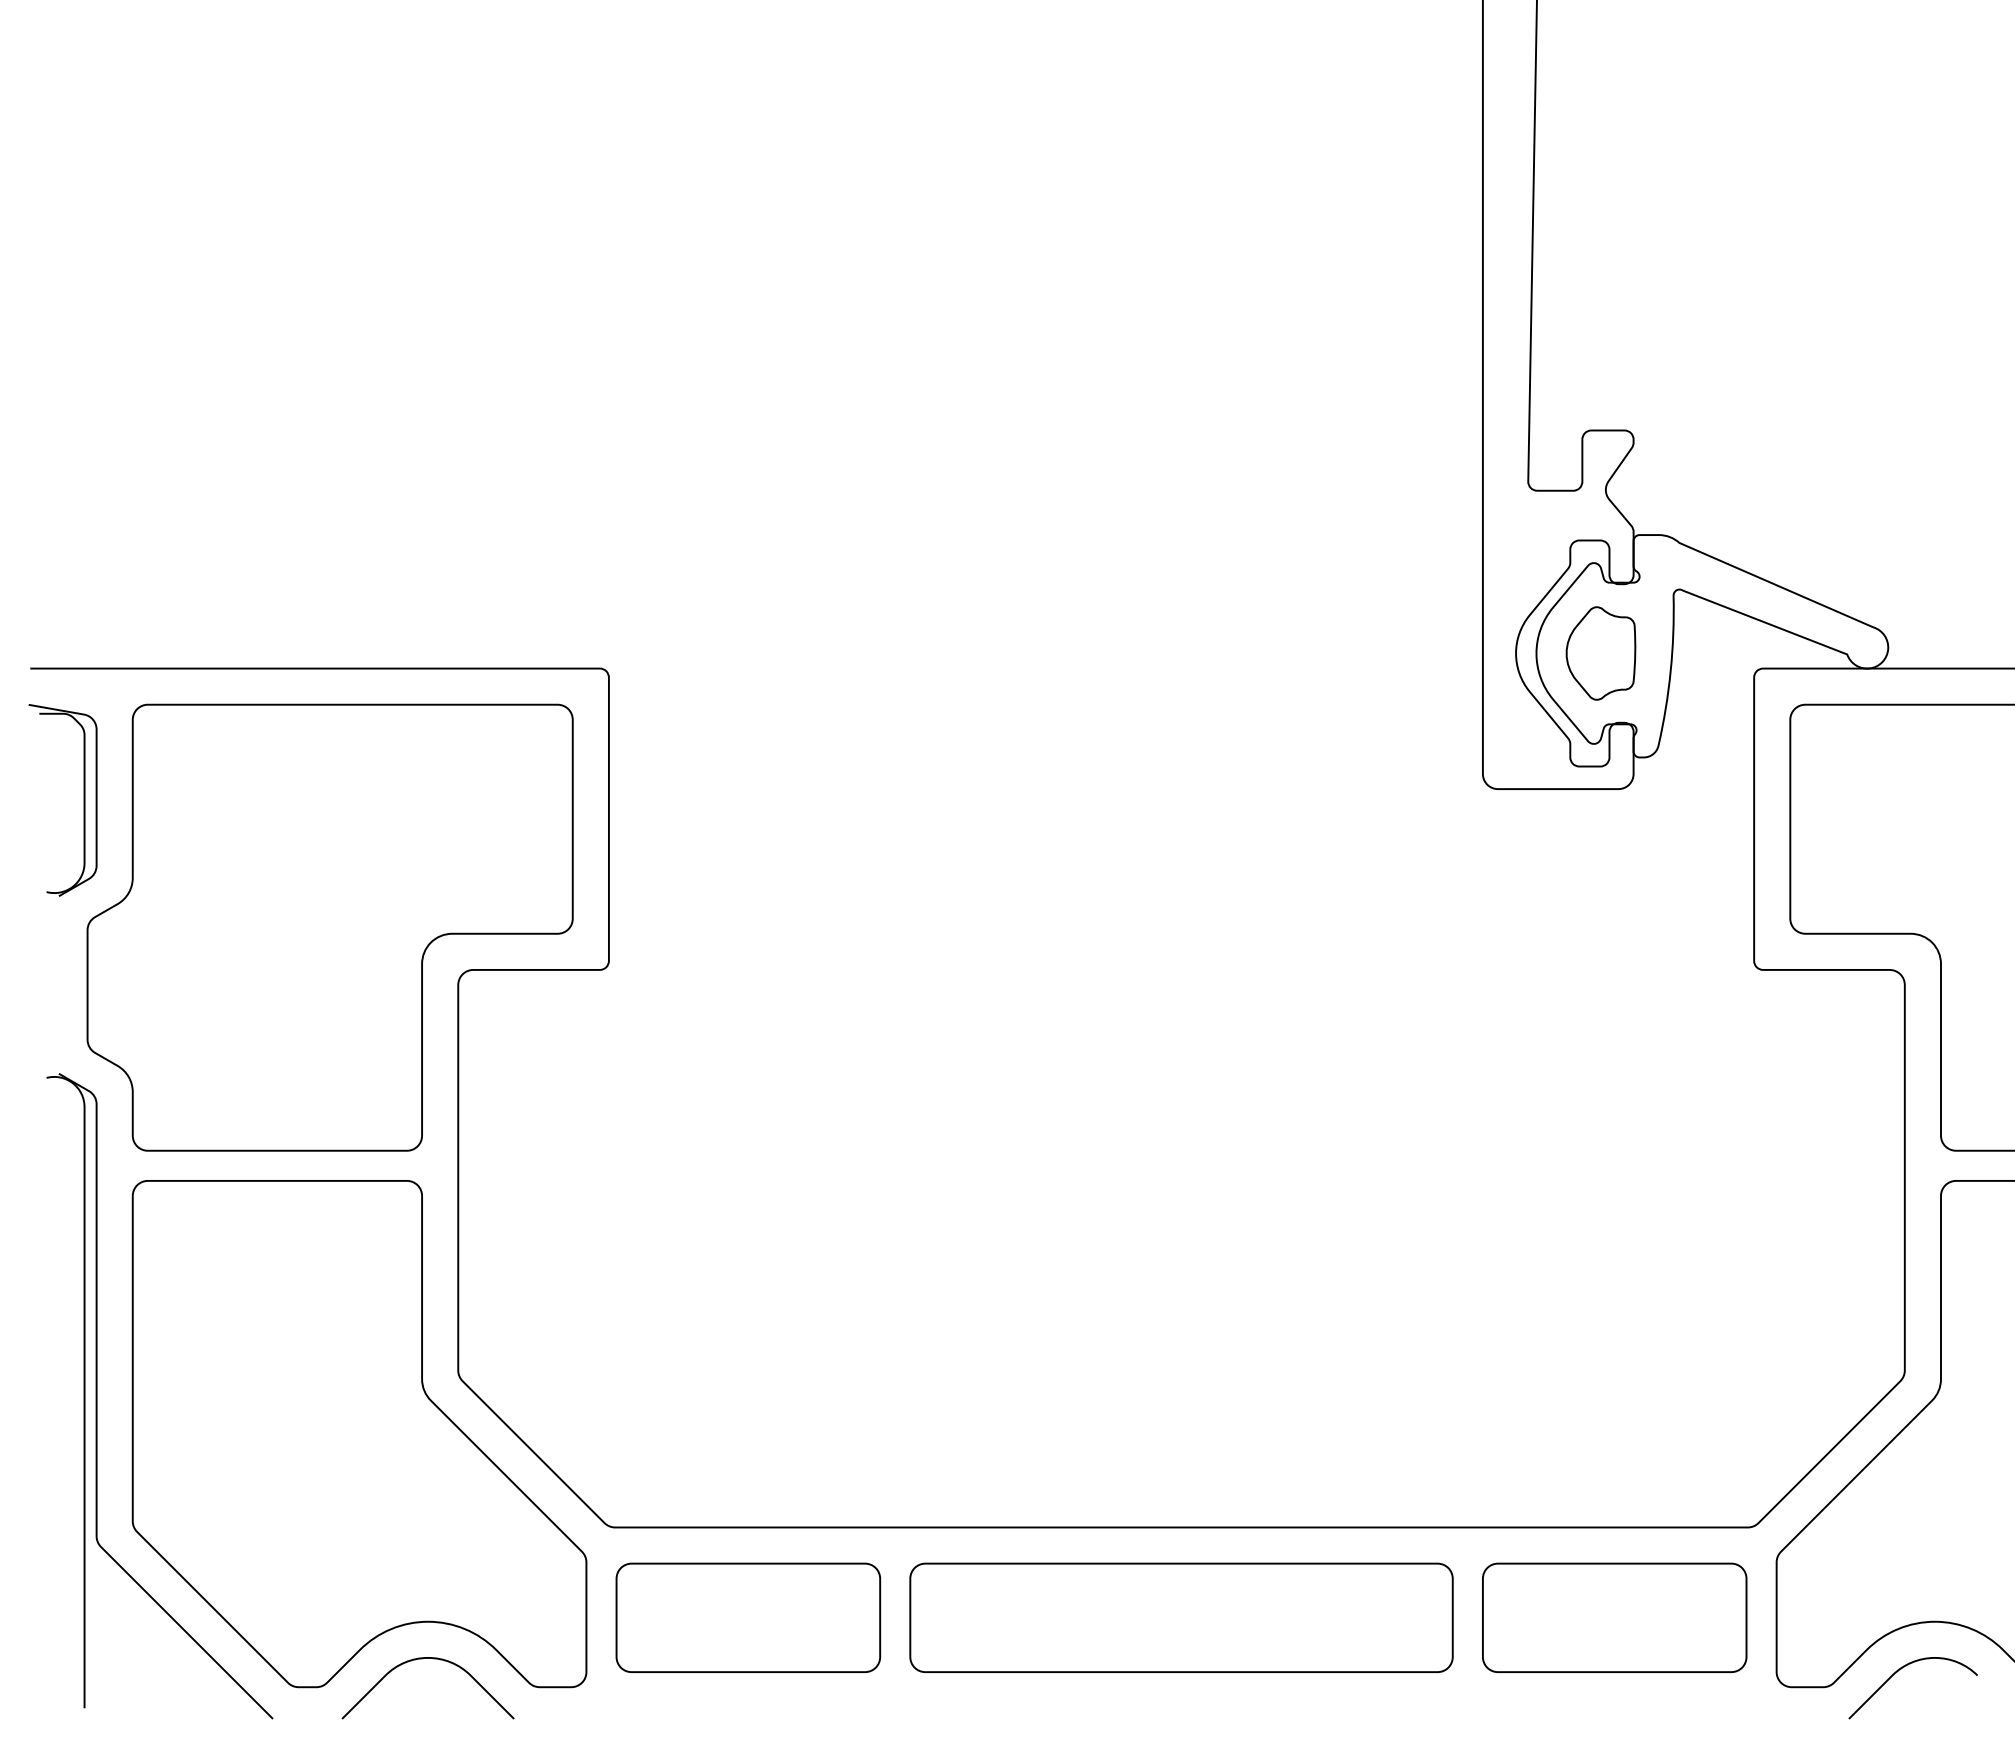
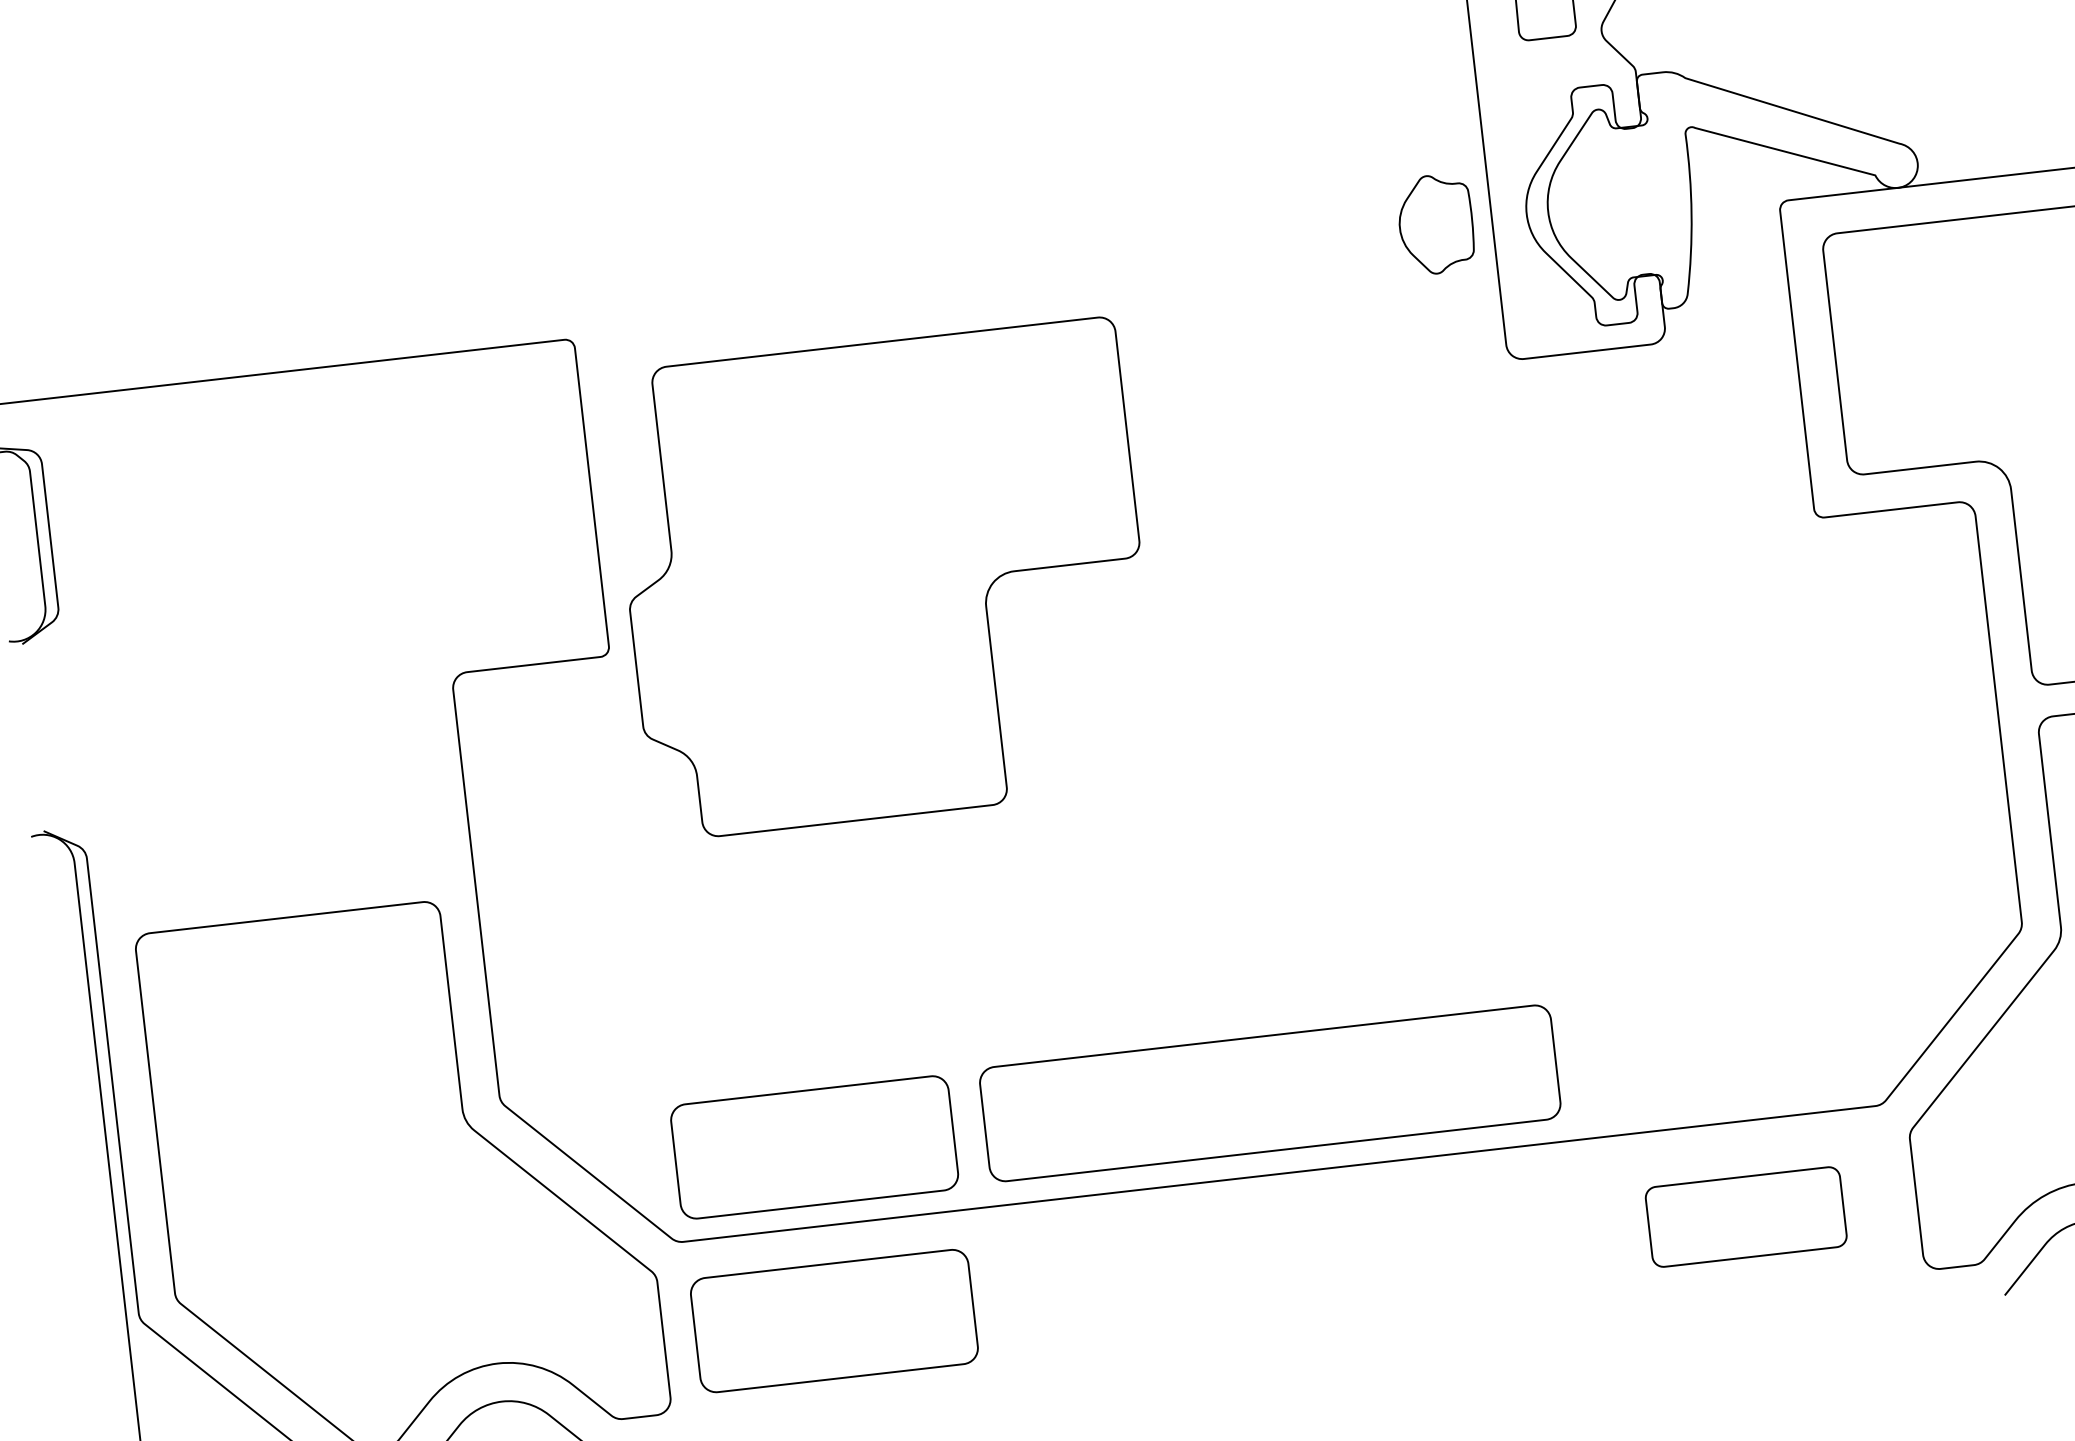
part: (1600, 653) -> (1435, 224), moved
part: (329, 927) -> (884, 579), moved
part: (748, 1452) -> (814, 1146), added
part: (1181, 1617) -> (1270, 1092), moved
part: (1614, 1617) -> (1745, 1216), size x0.7

